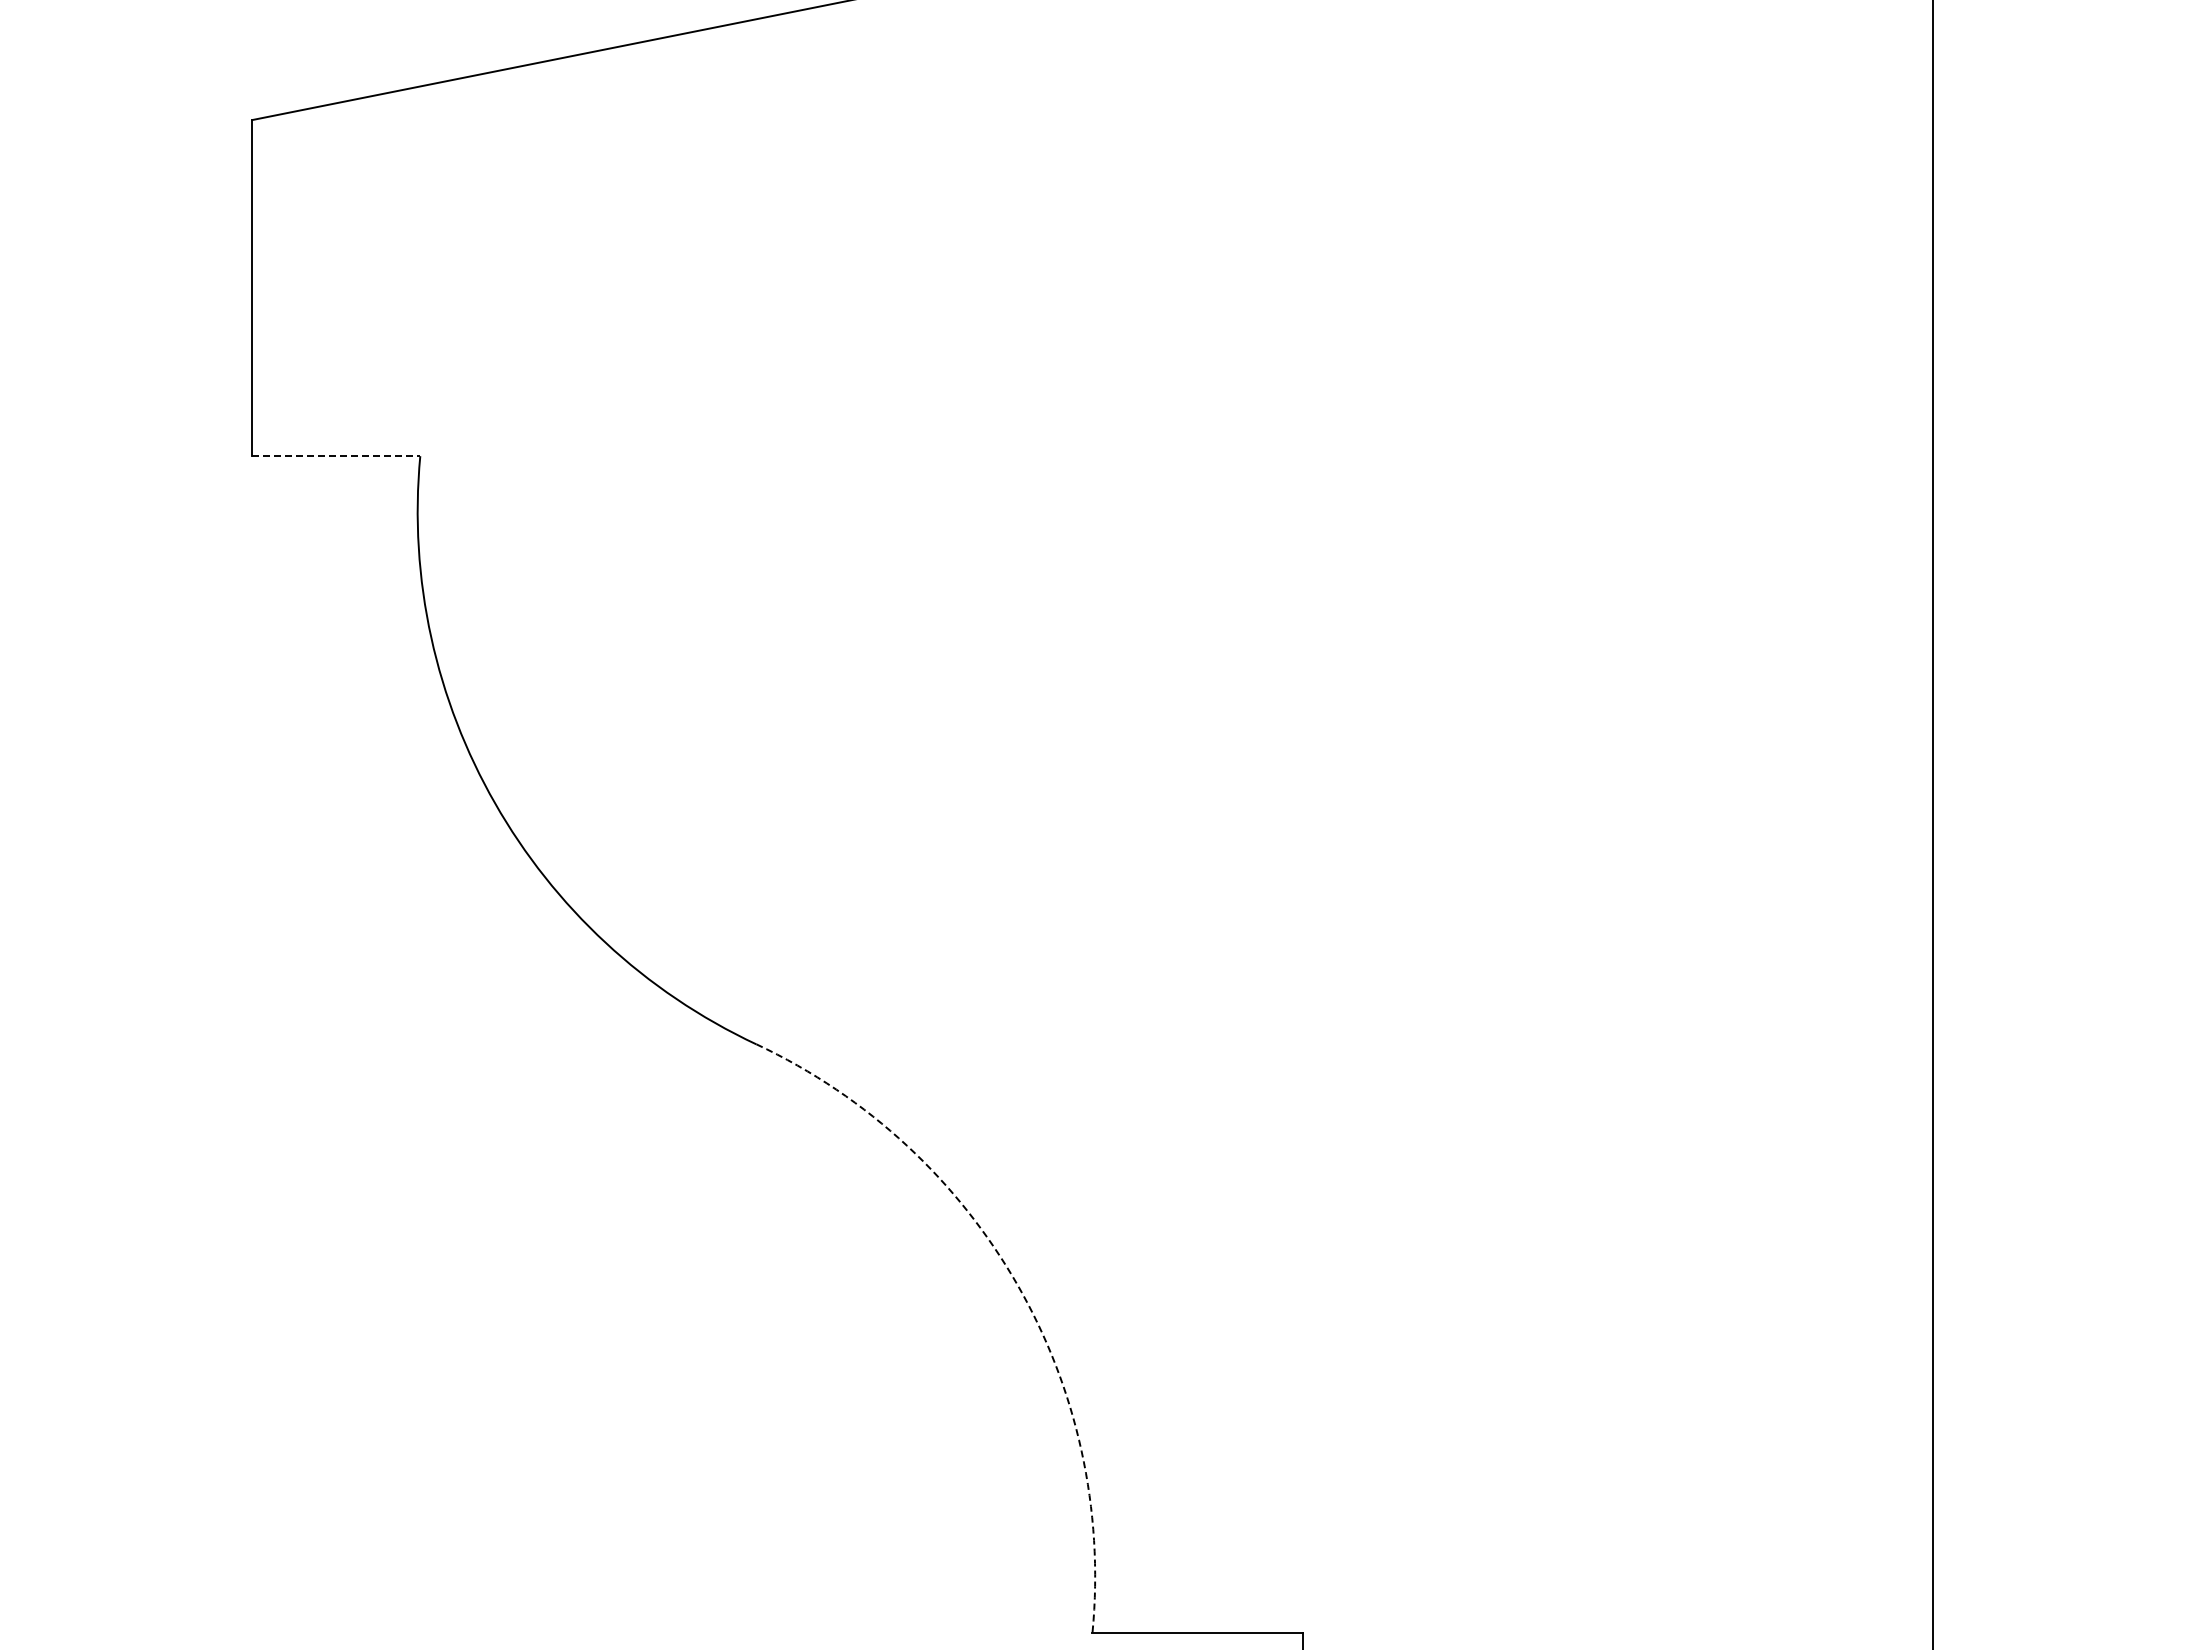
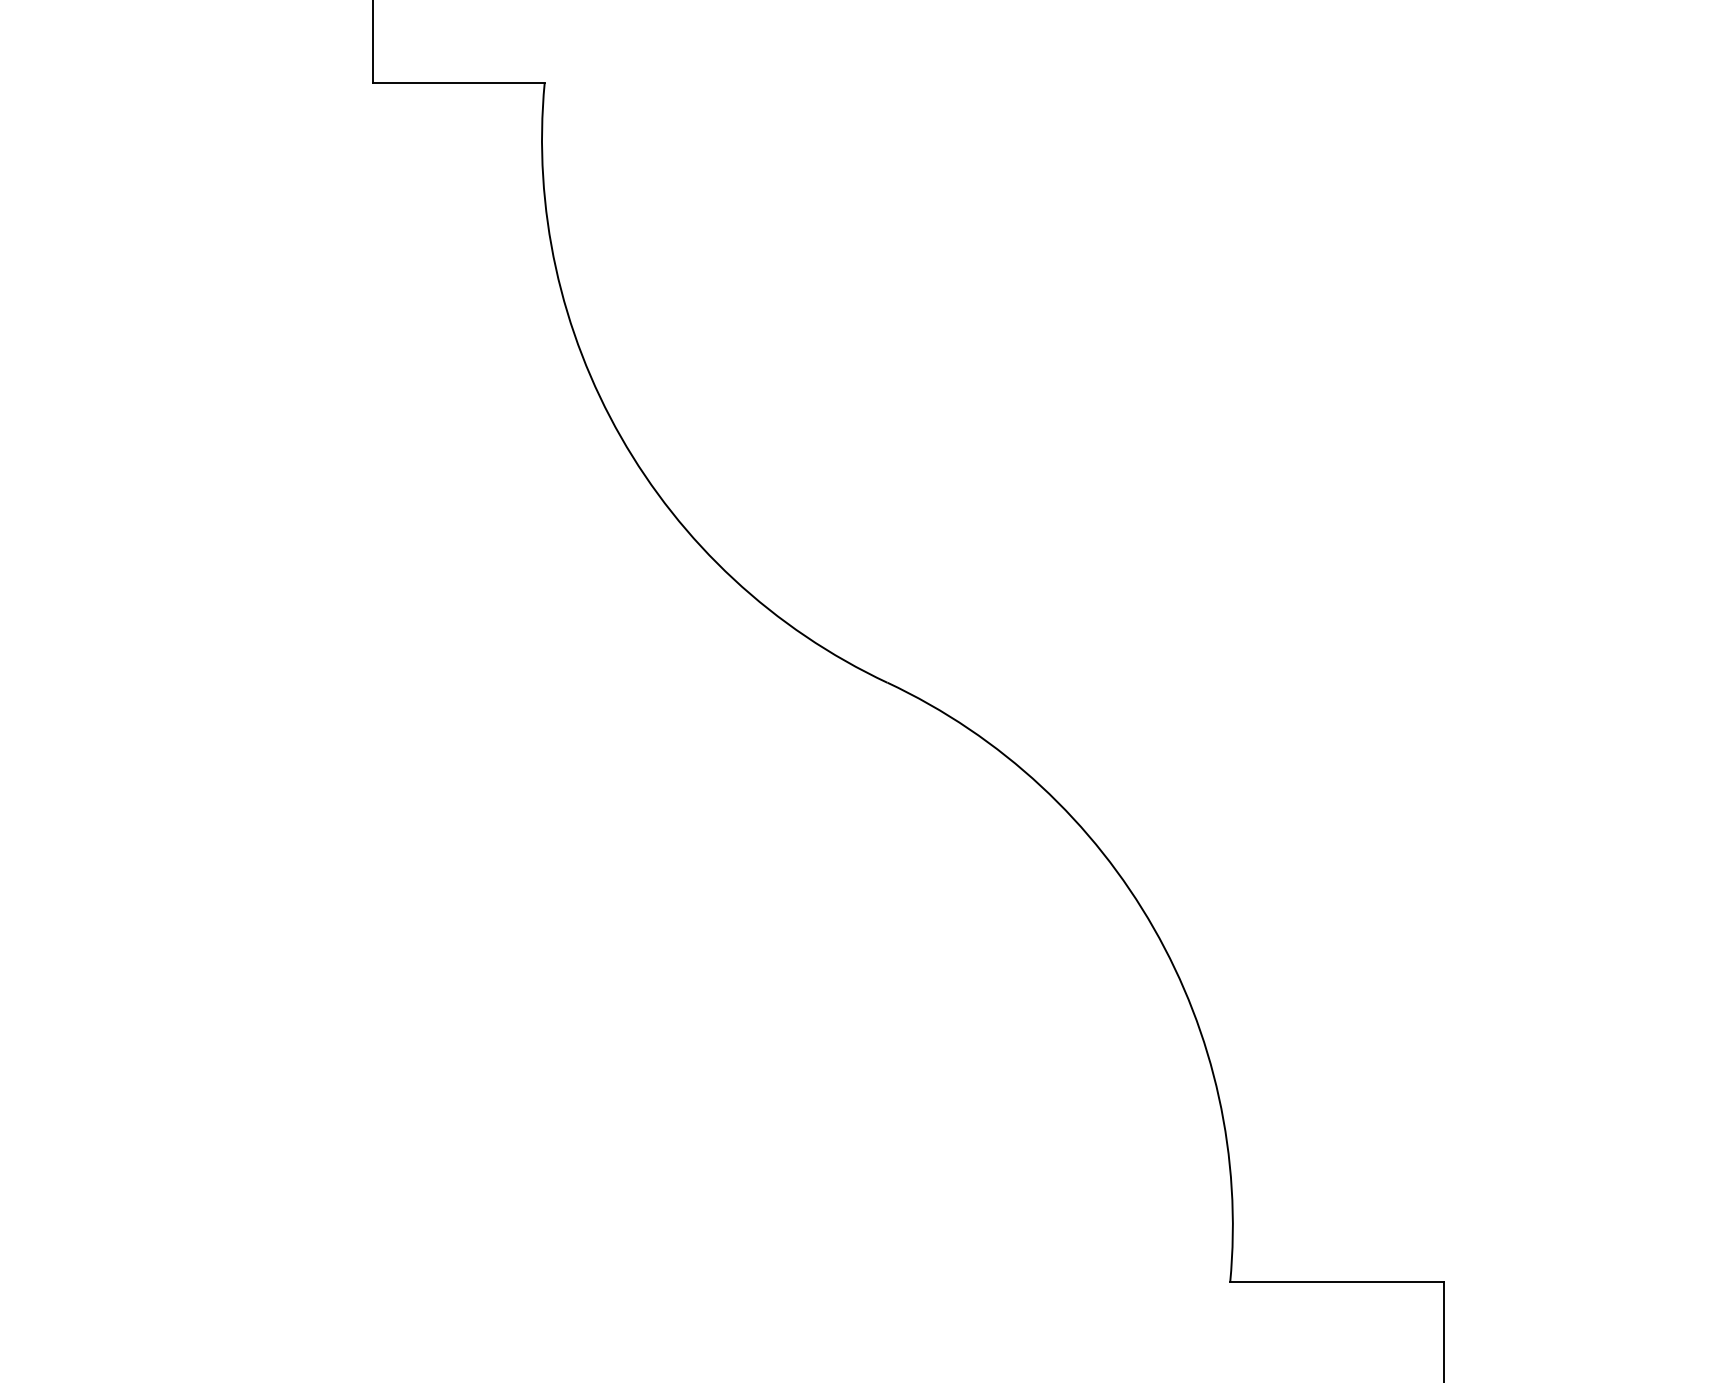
line: (336, 456) -> (459, 83), dashed -> solid
arc: (1017, 1285) -> (1153, 928), dashed -> solid

